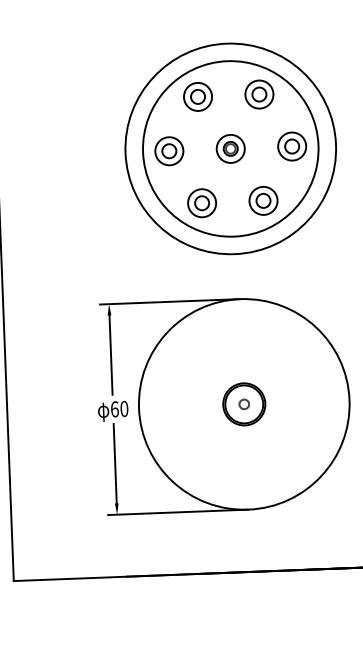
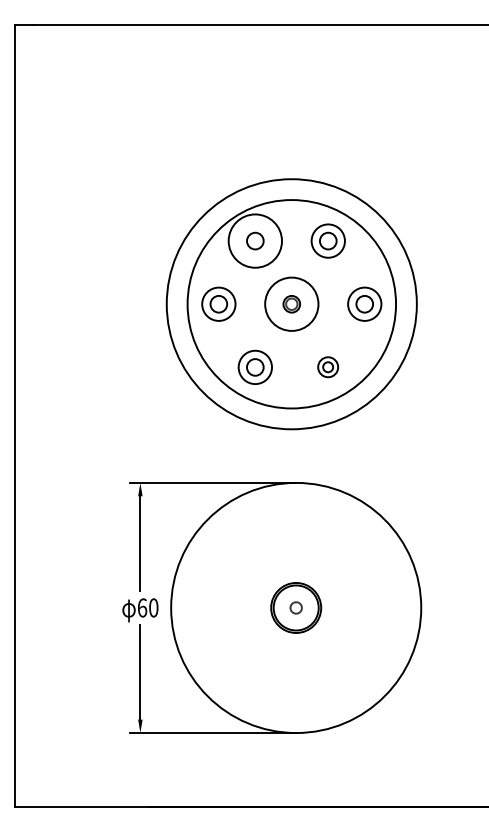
circle: (198, 96) -> (255, 240), size x1.6
circle: (230, 148) -> (291, 303), size x1.6
part: (262, 200) -> (327, 366), size x0.6

